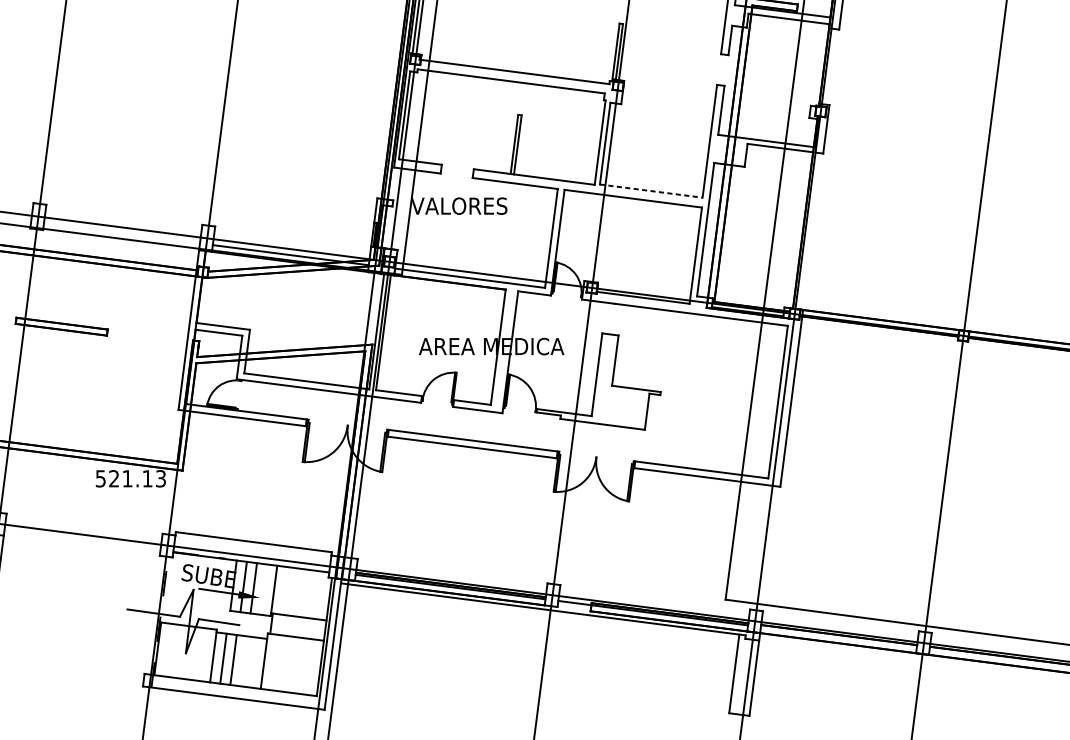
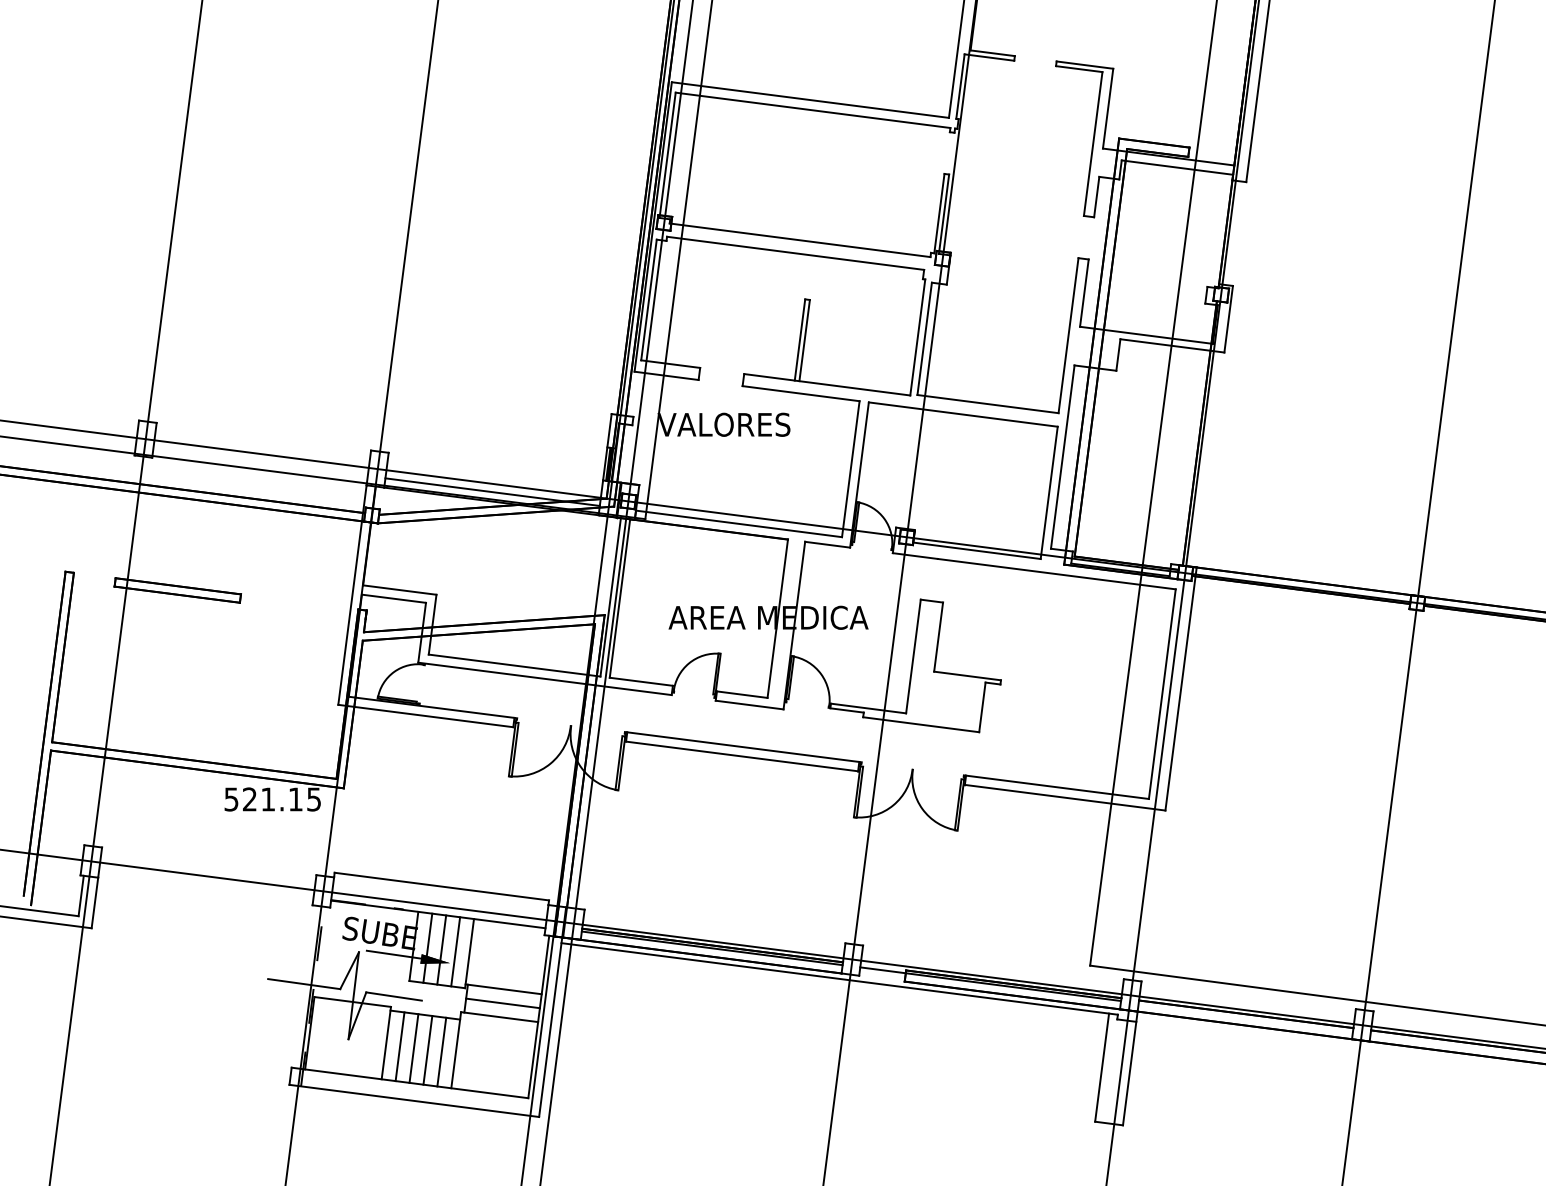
line: (651, 191) -> (988, 404), dashed -> solid
text: (160, 478) -> (313, 798), 521.13 -> 521.15
line: (263, 589) -> (455, 951), added
line: (298, 627) -> (502, 1003), added
line: (243, 660) -> (427, 1049), added
line: (253, 662) -> (441, 1051), added

